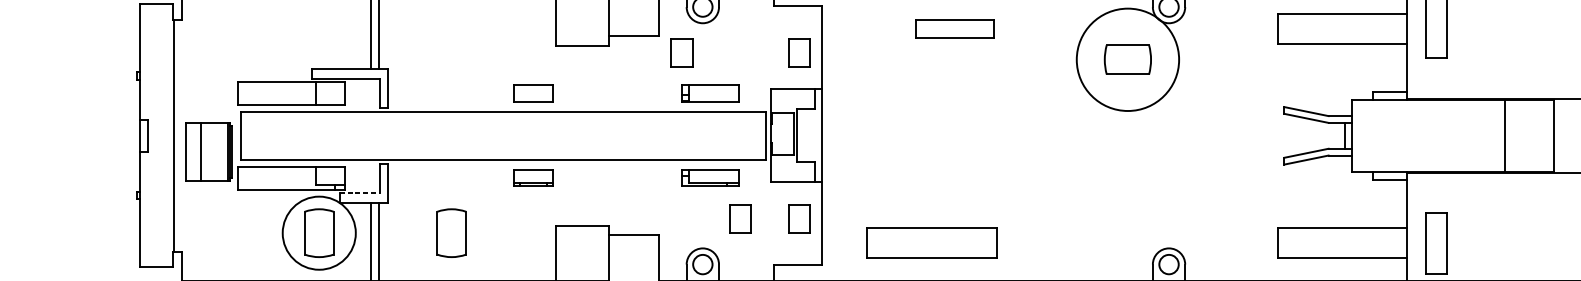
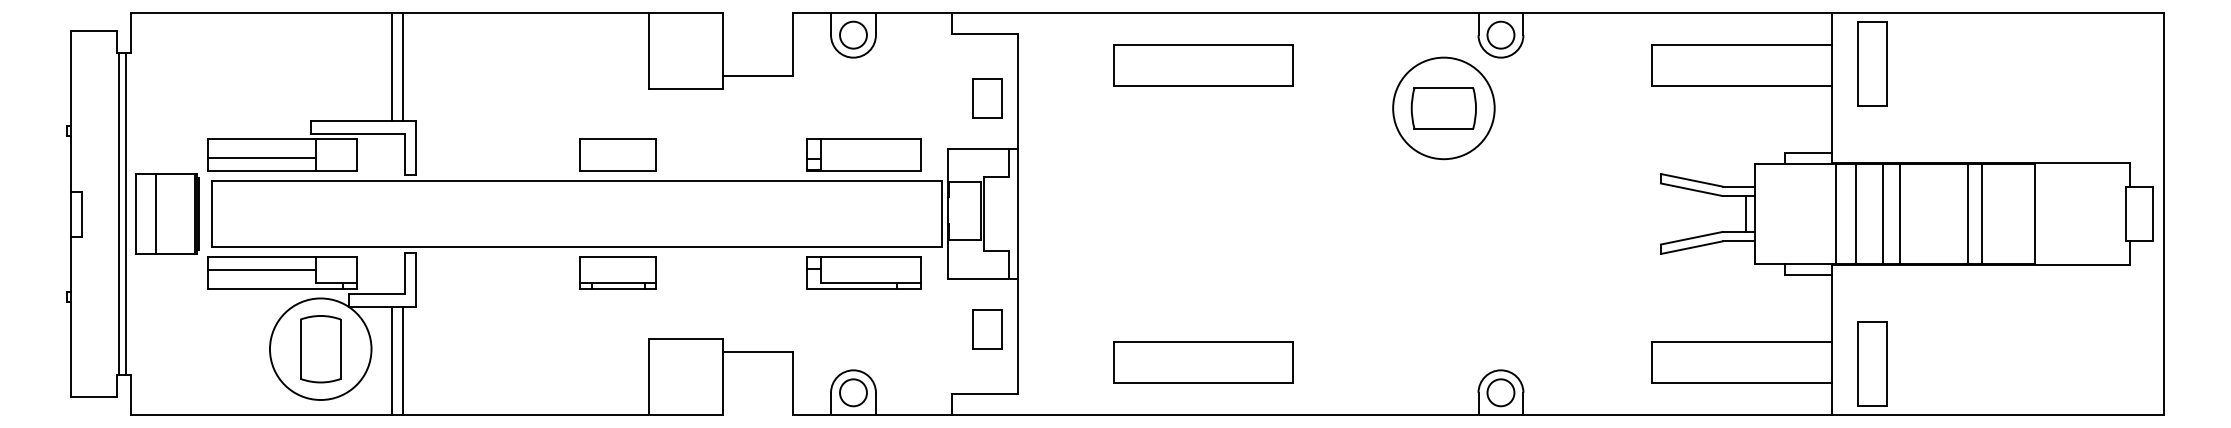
part: (954, 28) -> (1203, 65), size x1.67
part: (681, 52) -> (824, 98), removed
circle: (1127, 59) -> (1443, 108), size x0.71
part: (532, 93) -> (617, 154), size x1.43
part: (710, 93) -> (863, 154), size x1.43
line: (276, 95) -> (261, 158), added
line: (179, 135) -> (126, 213), added
line: (1410, 135) -> (1836, 213), added
line: (1425, 135) -> (1856, 213), added
line: (1444, 135) -> (1883, 213), added
line: (1456, 135) -> (1900, 213), added
line: (1515, 135) -> (1981, 213), added
part: (208, 151) -> (167, 213), moved
line: (276, 175) -> (261, 269), added
part: (532, 177) -> (617, 272), size x1.43
part: (710, 177) -> (863, 272), size x1.43
line: (359, 193) -> (376, 293), dashed -> solid
part: (740, 219) -> (905, 329), removed
part: (451, 233) -> (504, 349), removed
part: (931, 242) -> (1203, 362), moved

